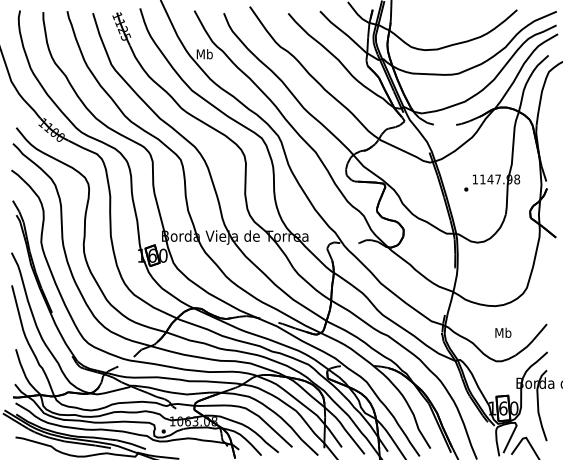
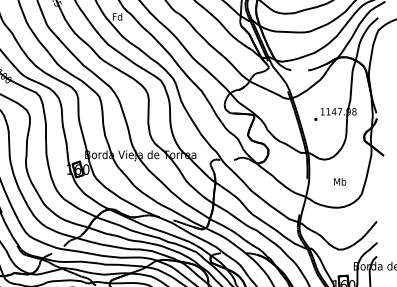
text: (204, 54) -> (117, 17), Mb -> Fd
text: (503, 332) -> (340, 181), moved

